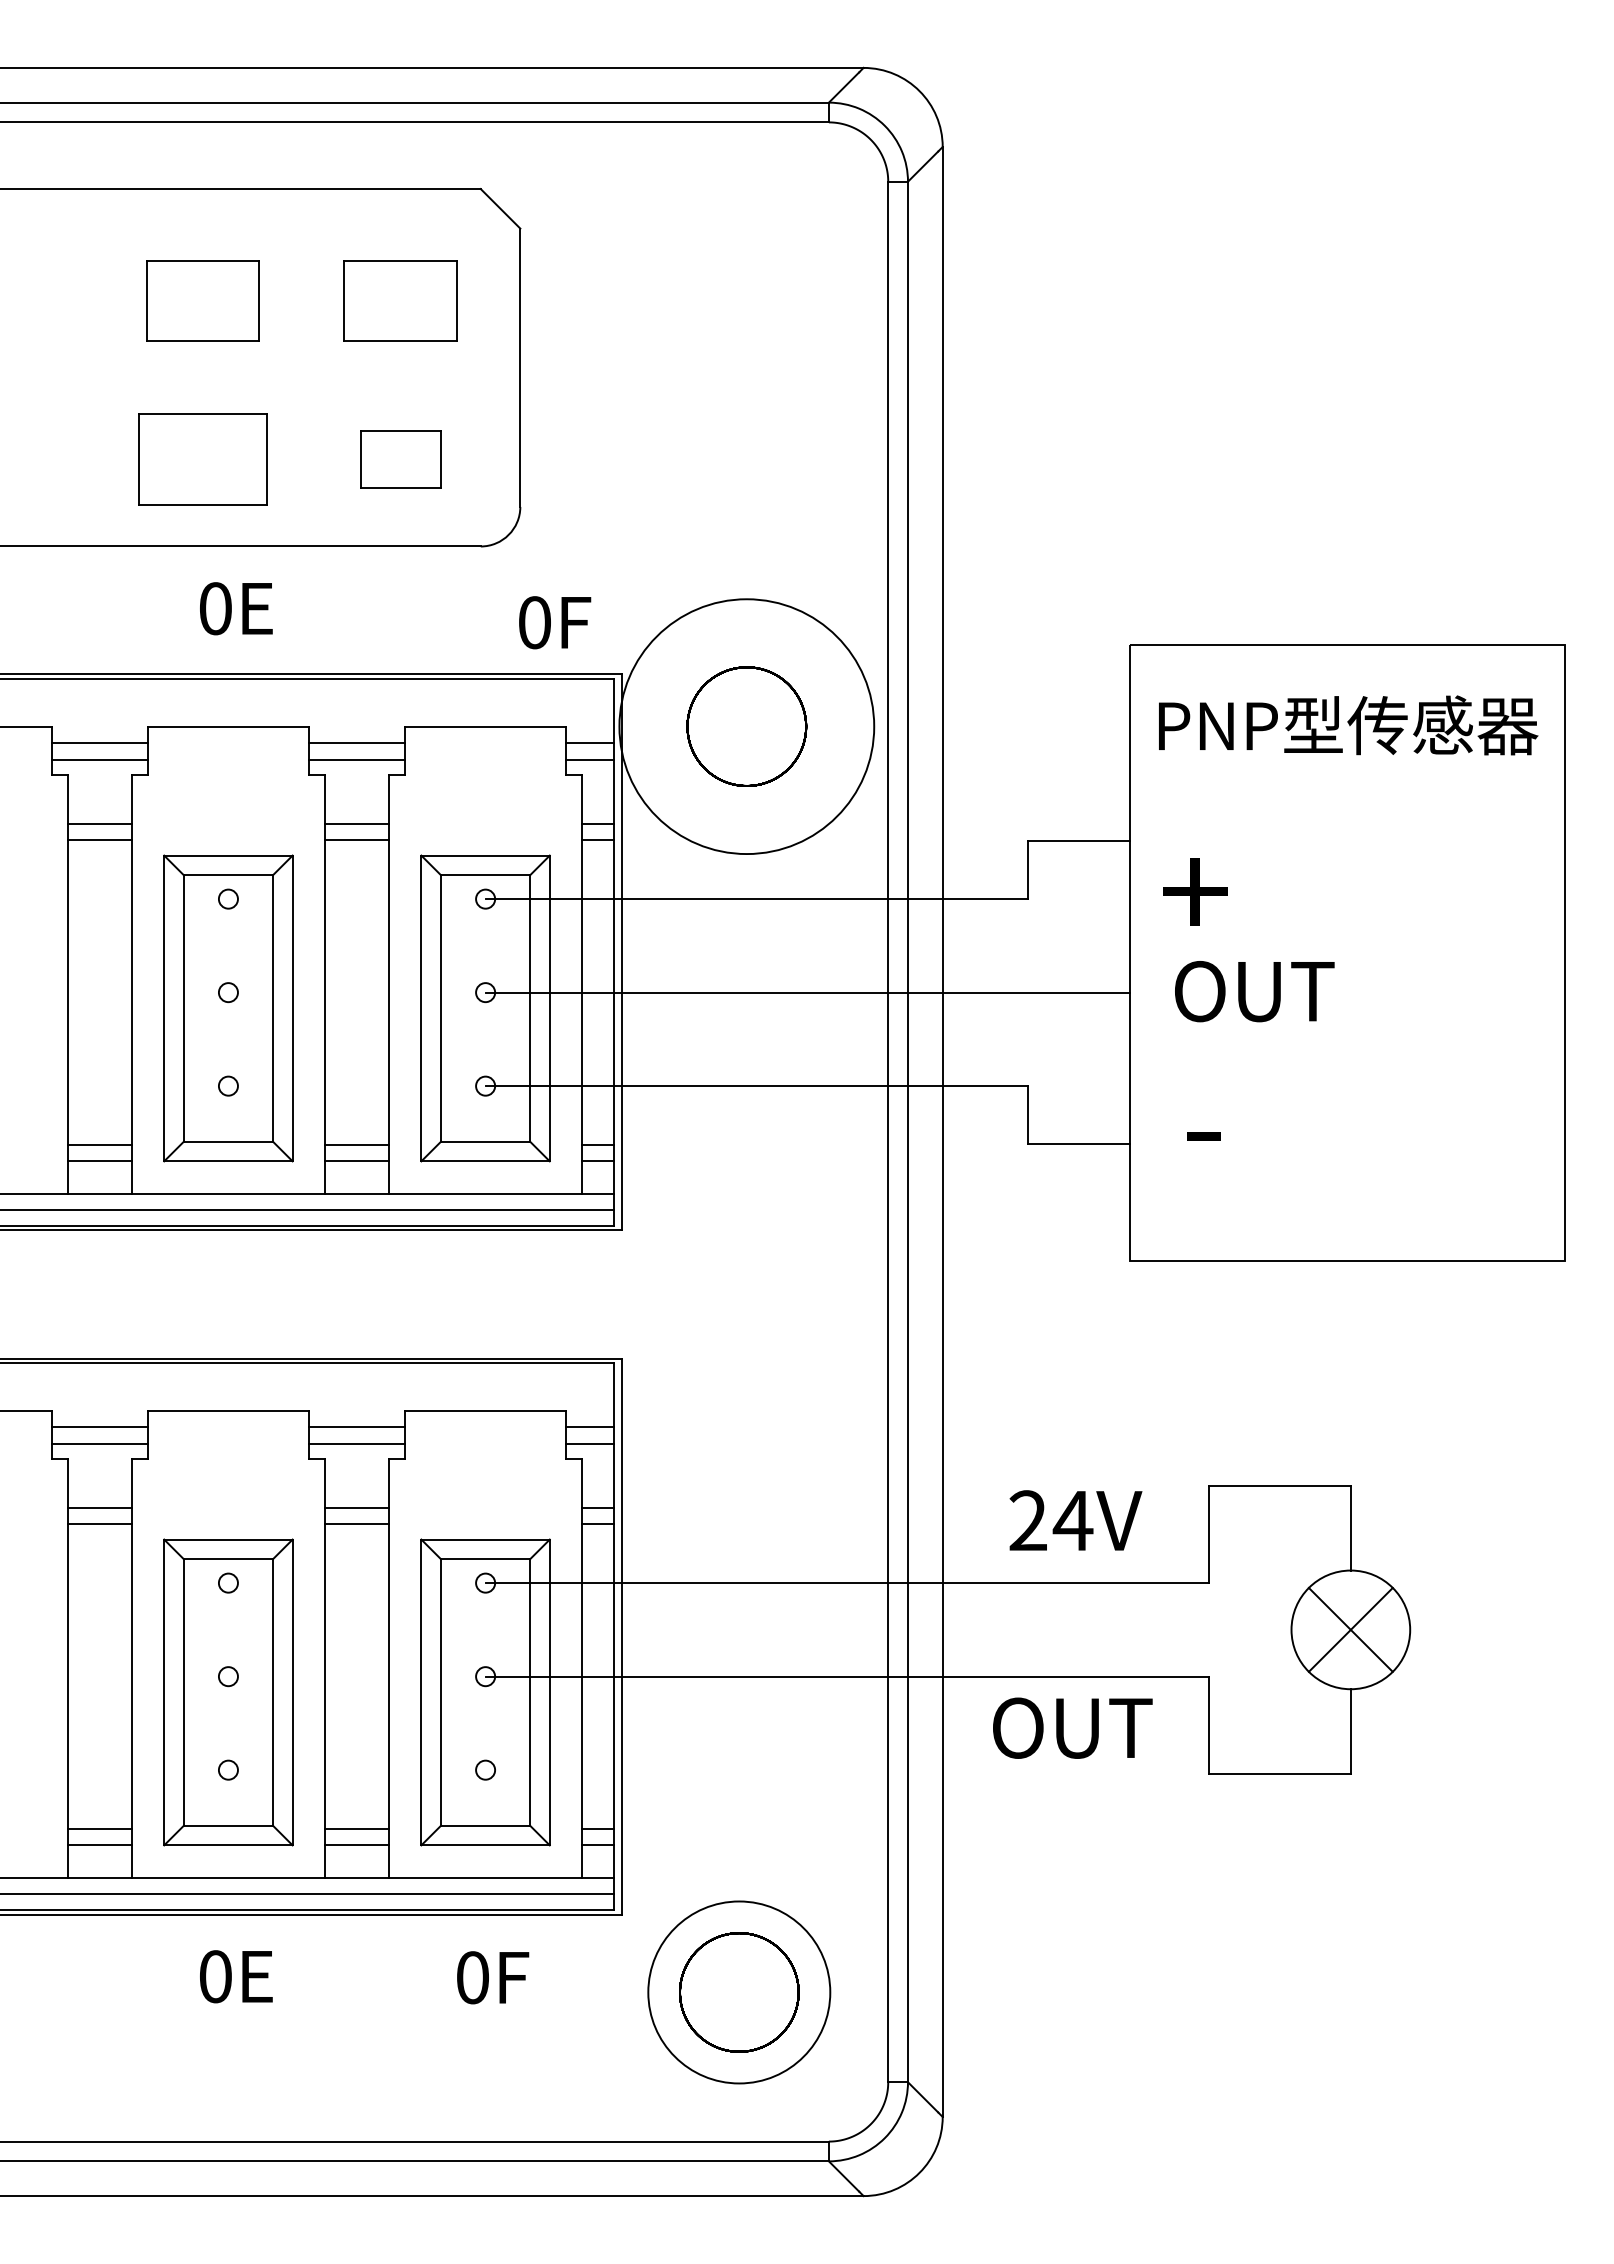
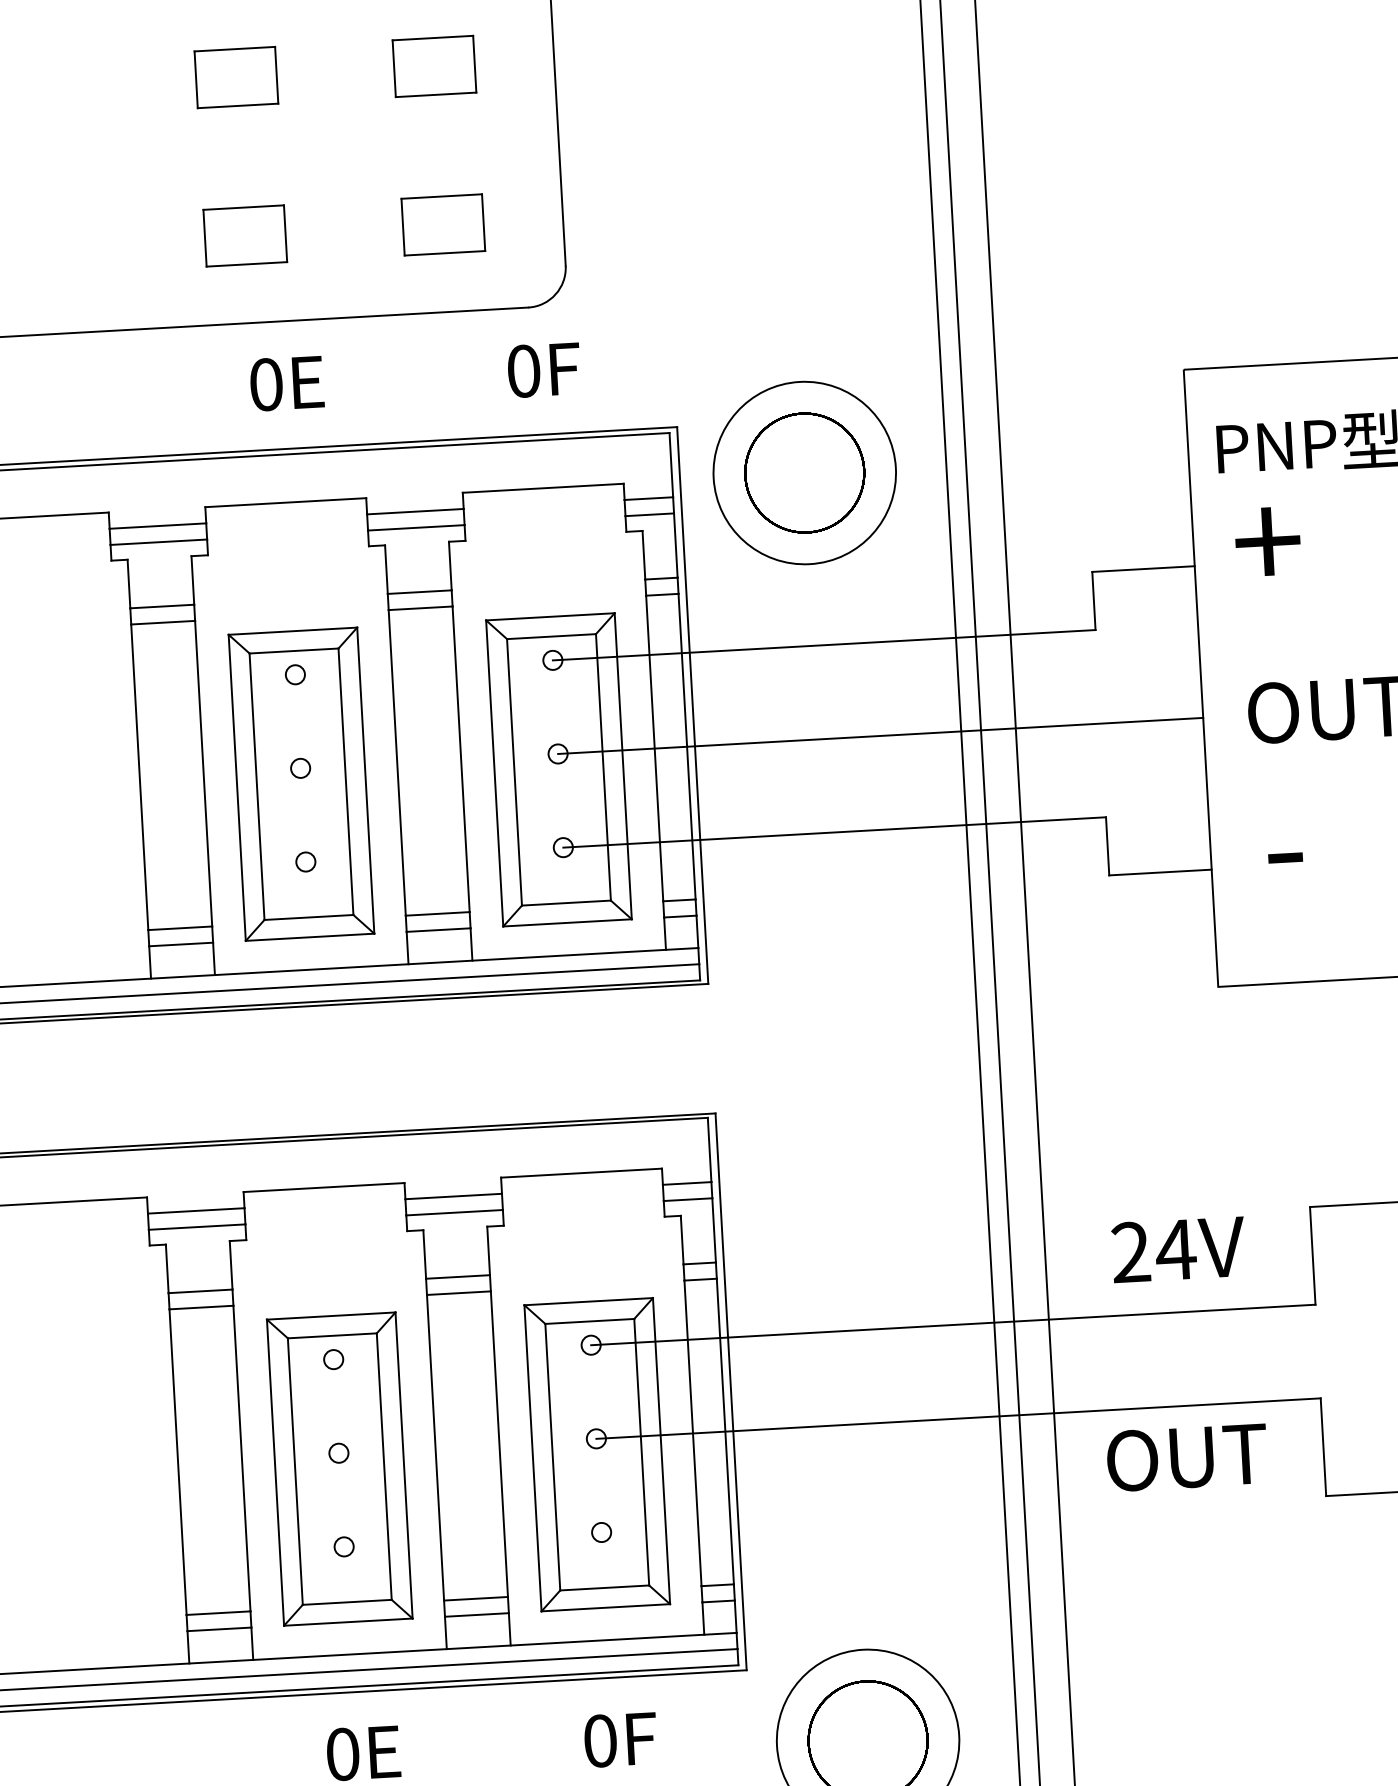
part: (202, 301) -> (235, 77), size x0.71
part: (400, 301) -> (434, 66), size x0.71
part: (202, 459) -> (244, 236), size x0.62
text: (555, 622) -> (544, 369), moved
circle: (746, 726) -> (804, 472), size x0.71
text: (1195, 891) -> (1268, 541), moved

